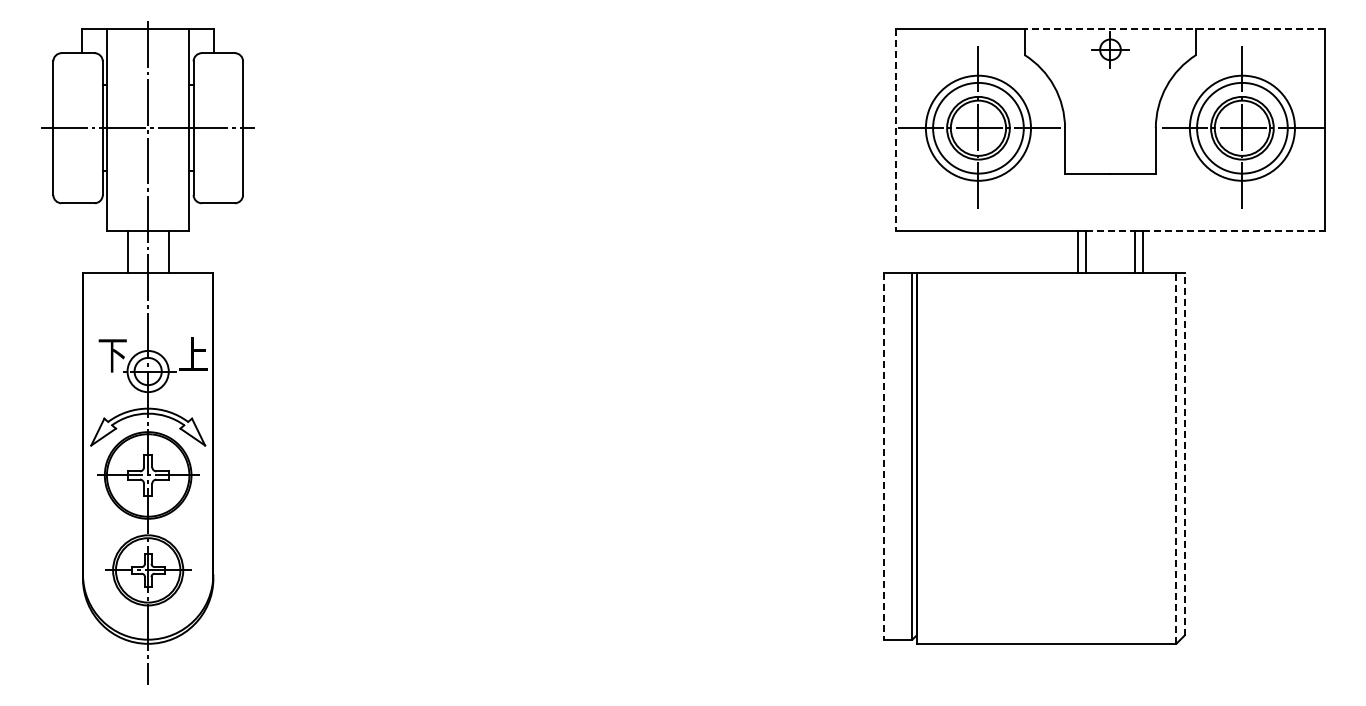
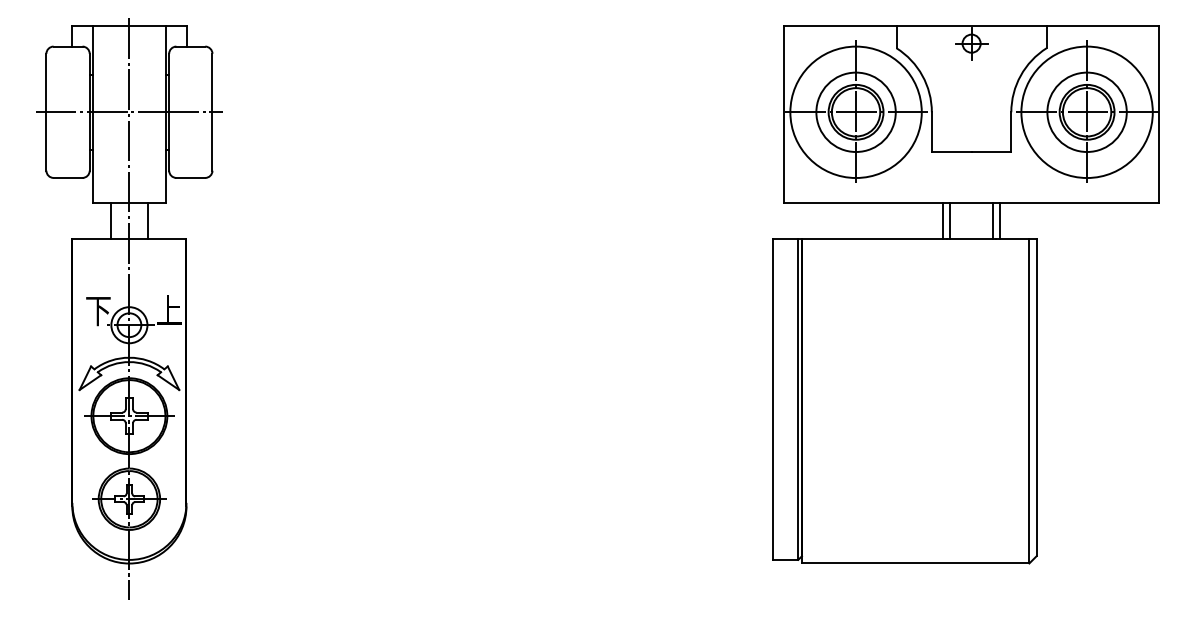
line: (1174, 29) -> (1027, 25), dashed -> solid
circle: (978, 128) -> (856, 112), size x1.43
circle: (1242, 128) -> (1087, 112), size x1.43
line: (895, 130) -> (783, 114), dashed -> solid
line: (1110, 231) -> (971, 202), dashed -> solid
line: (1234, 231) -> (1080, 202), dashed -> solid
line: (1184, 453) -> (1036, 396), dashed -> solid
line: (883, 456) -> (772, 399), dashed -> solid
line: (1176, 458) -> (1029, 401), dashed -> solid

